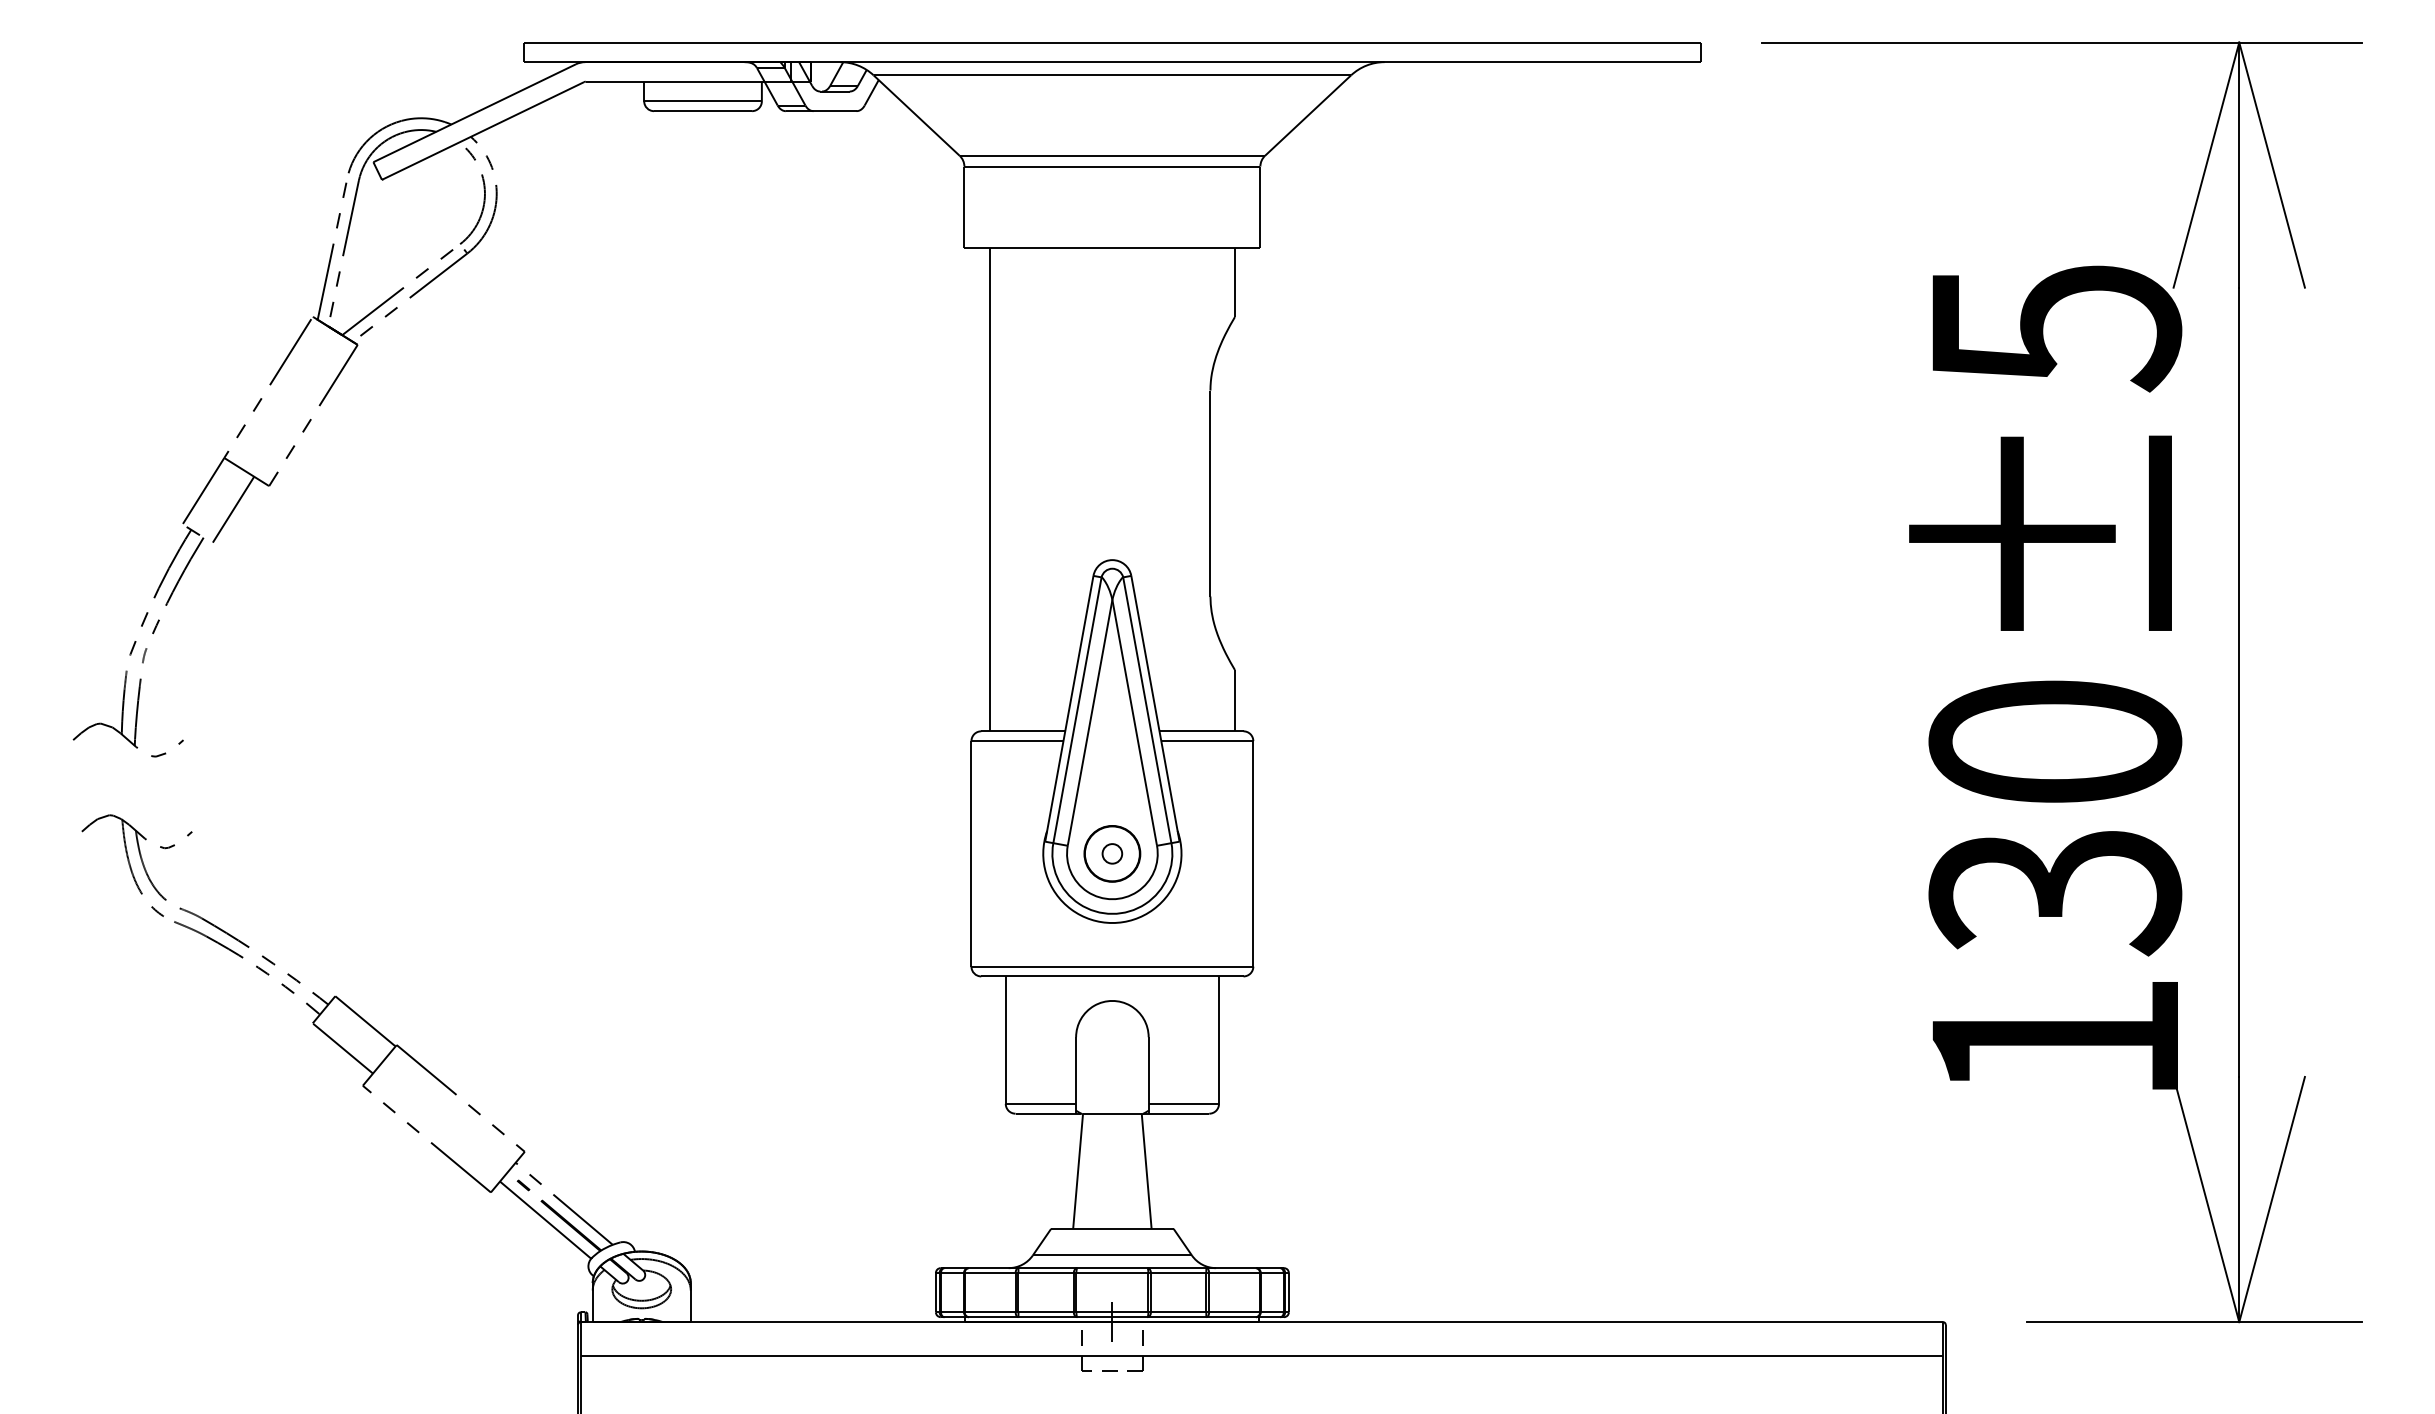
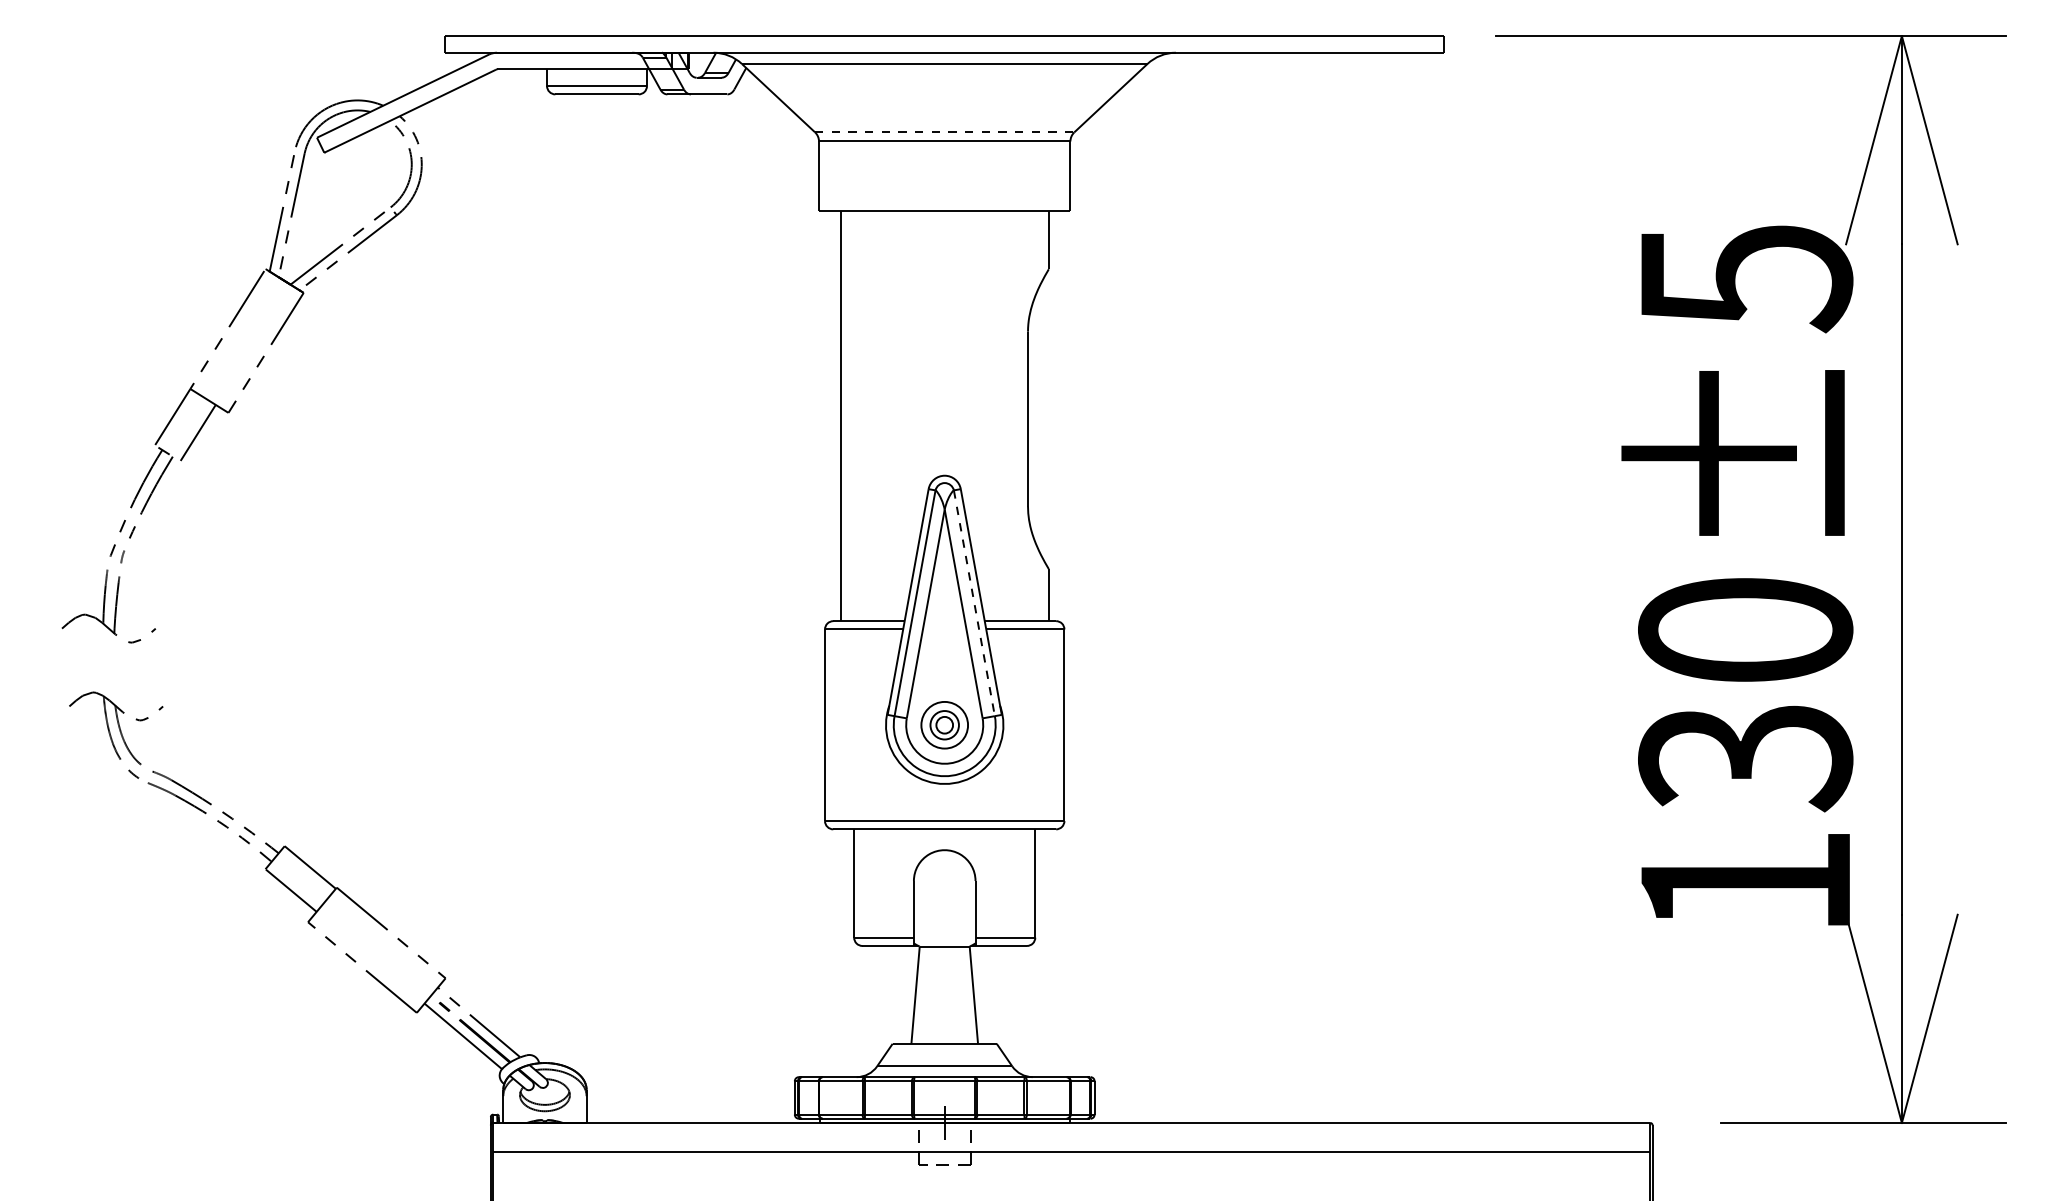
line: (1112, 156) -> (944, 132), solid -> dashed
line: (1147, 710) -> (974, 603), solid -> dashed
circle: (1112, 854) -> (944, 725), size x0.6

